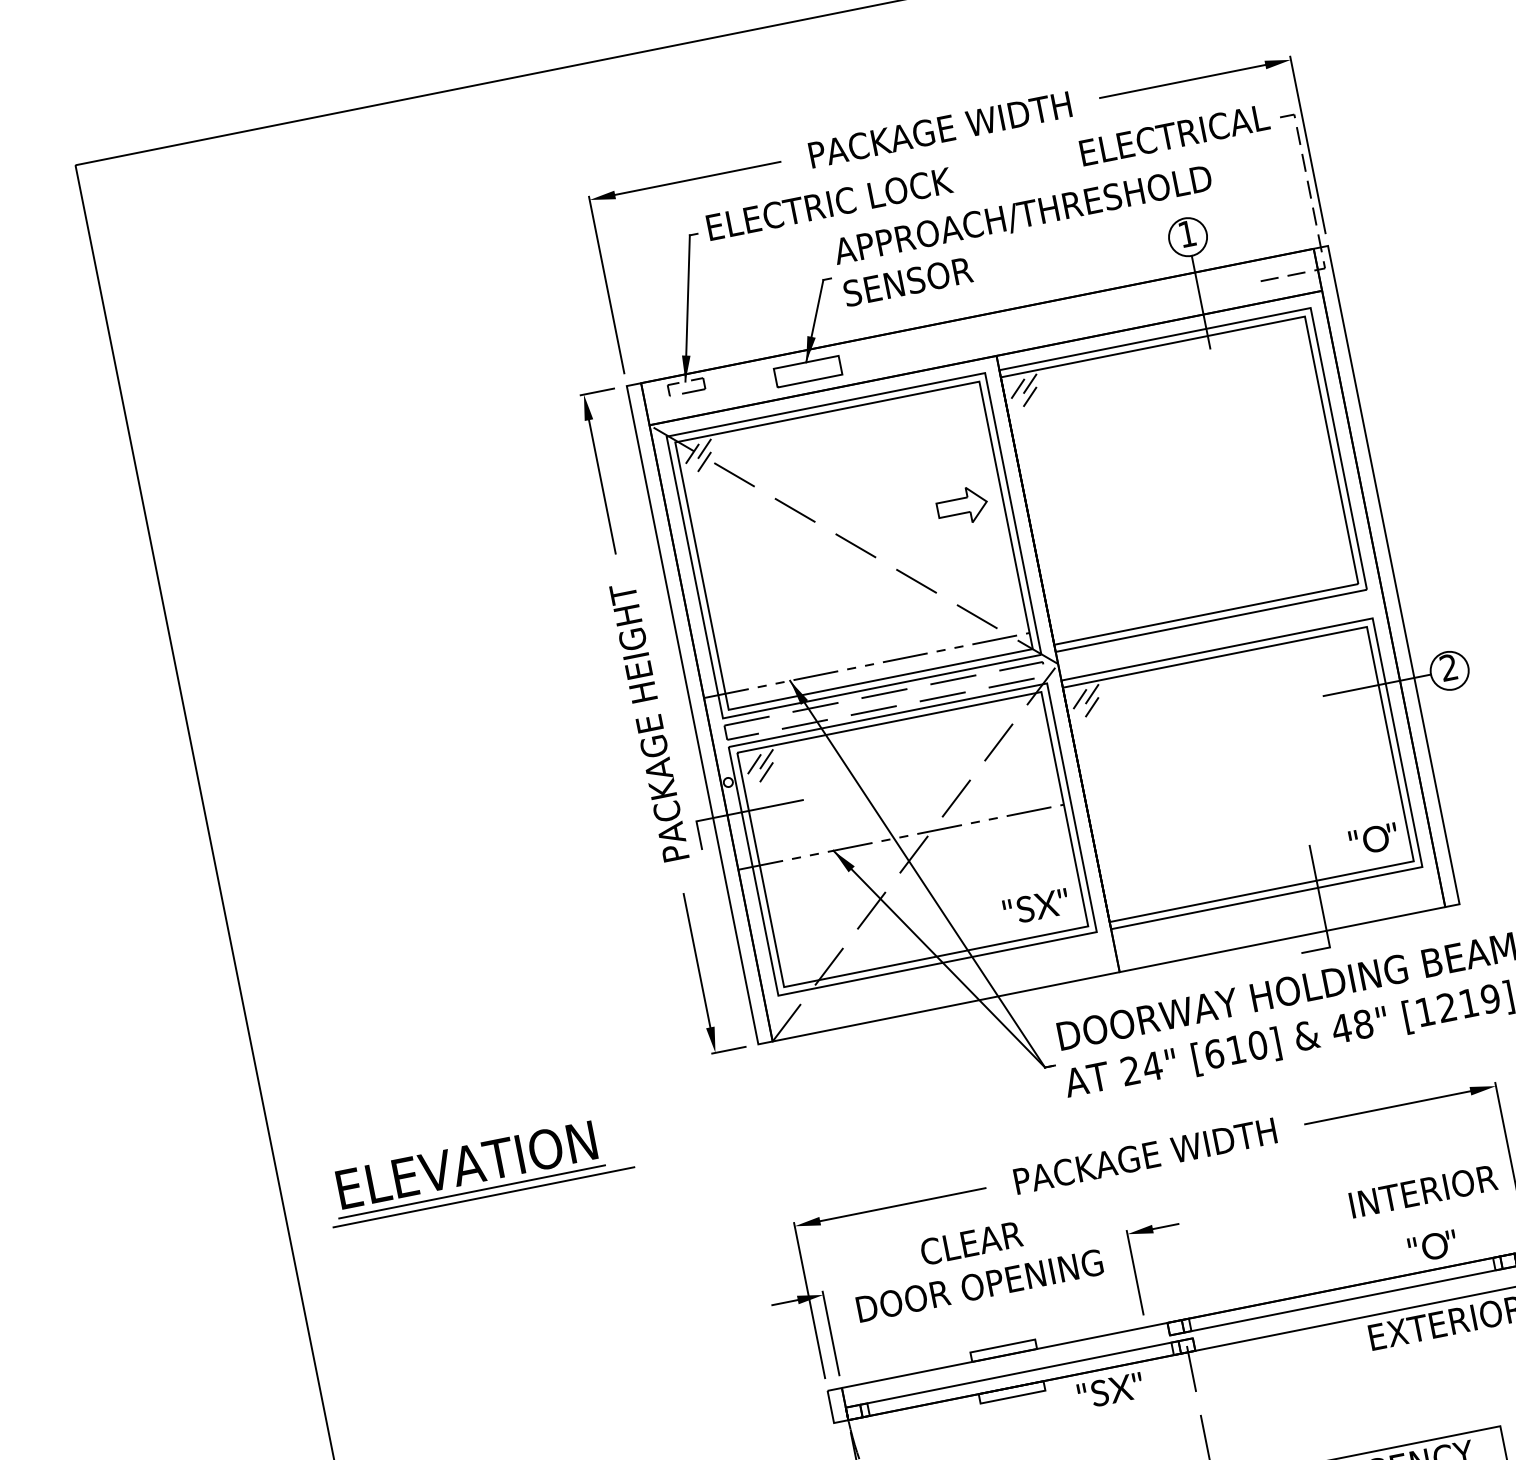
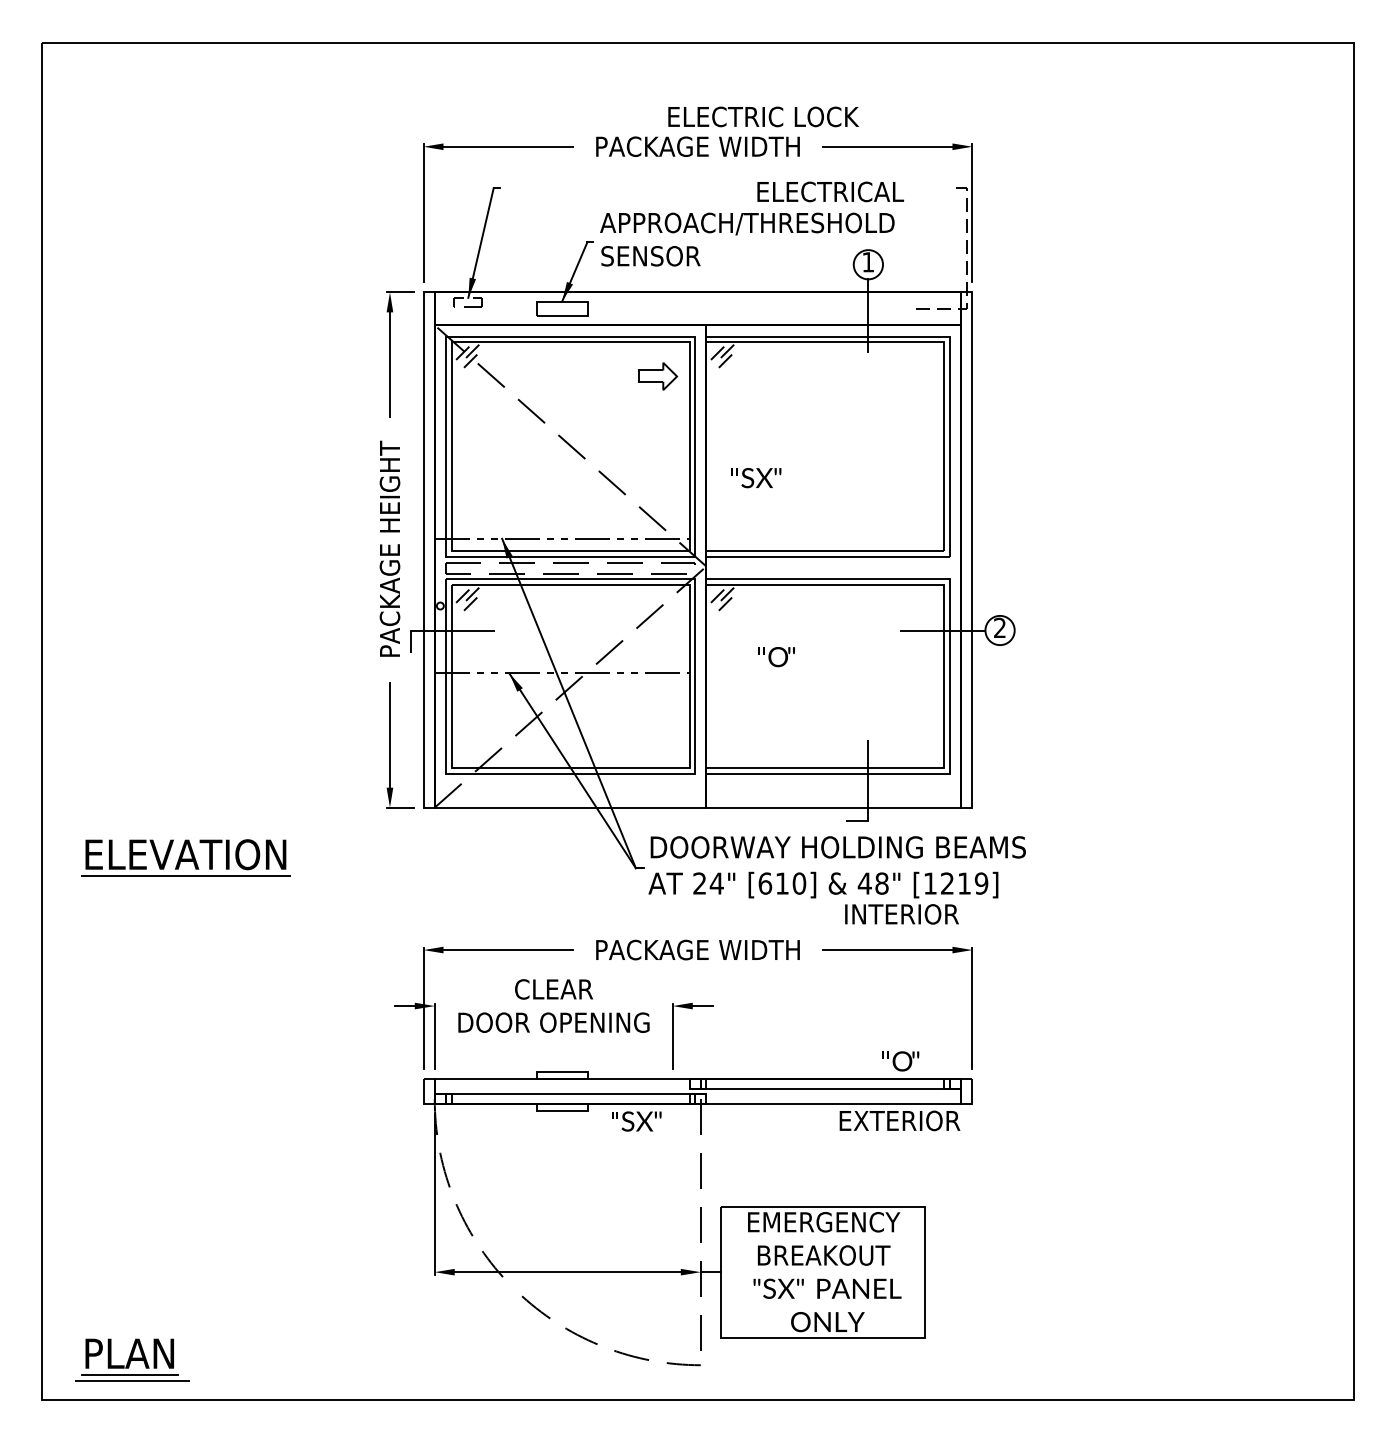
text: (1174, 134) -> (830, 191), moved
text: (829, 203) -> (763, 116), moved
part: (963, 506) -> (658, 376), moved
text: (1373, 840) -> (776, 657), moved
text: (1036, 907) -> (756, 478), moved
text: (1422, 1191) -> (901, 914), moved
line: (483, 1197) -> (193, 881), removed

